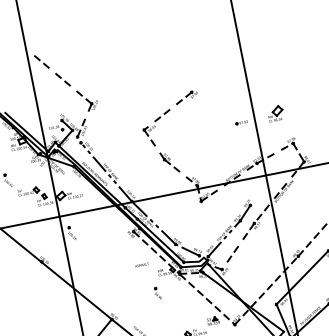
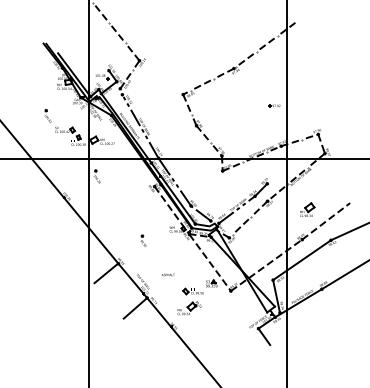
line: (218, 61) -> (264, 45), added
part: (275, 113) -> (307, 209), moved
text: (141, 264) -> (167, 274), moved
part: (157, 292) -> (143, 240), moved

